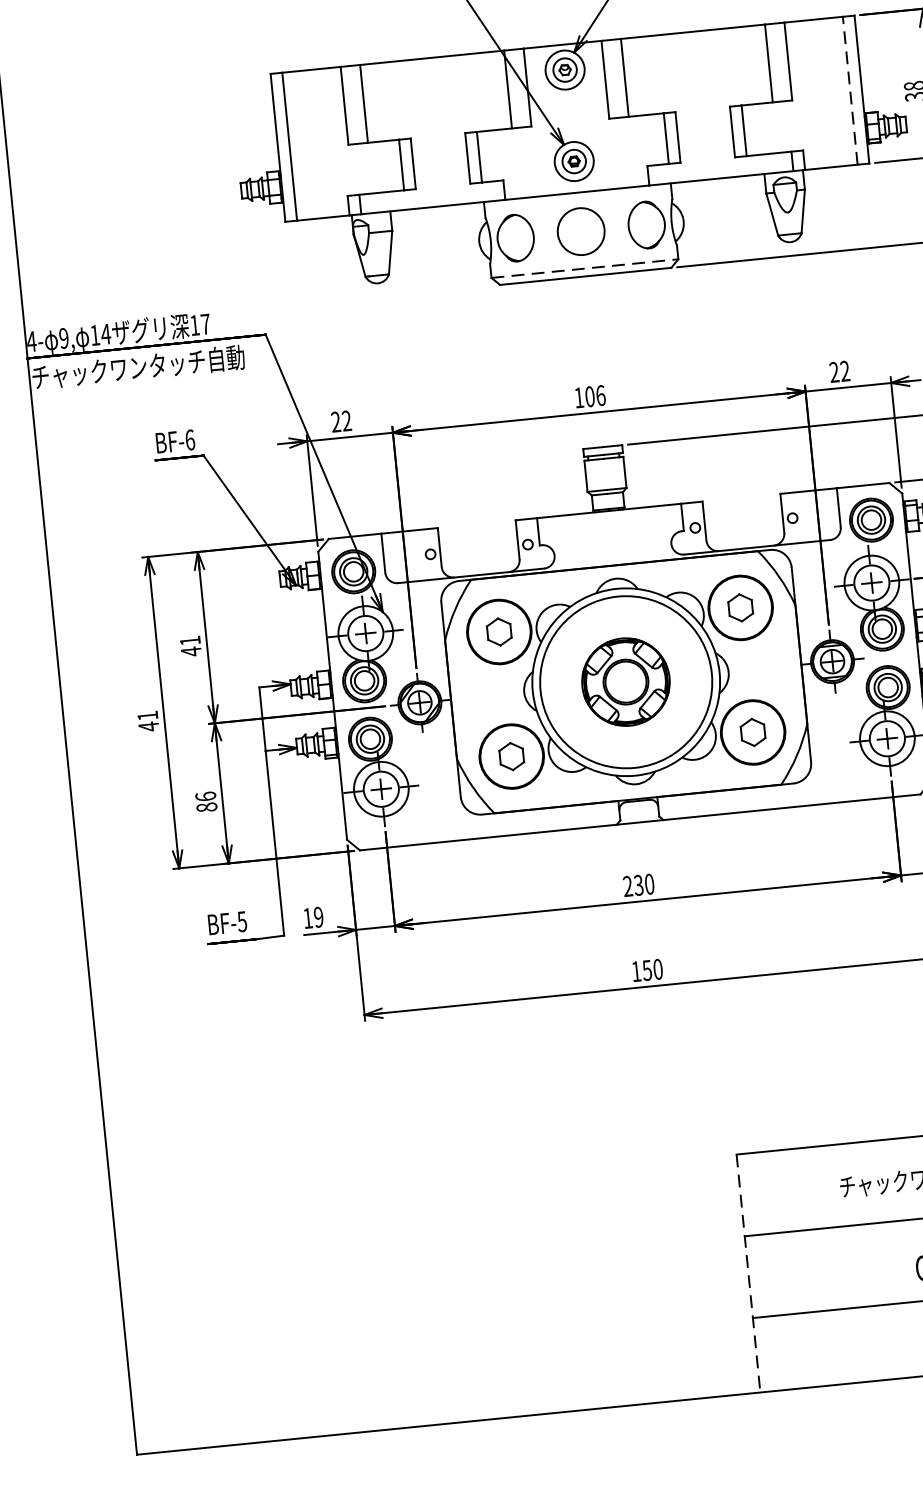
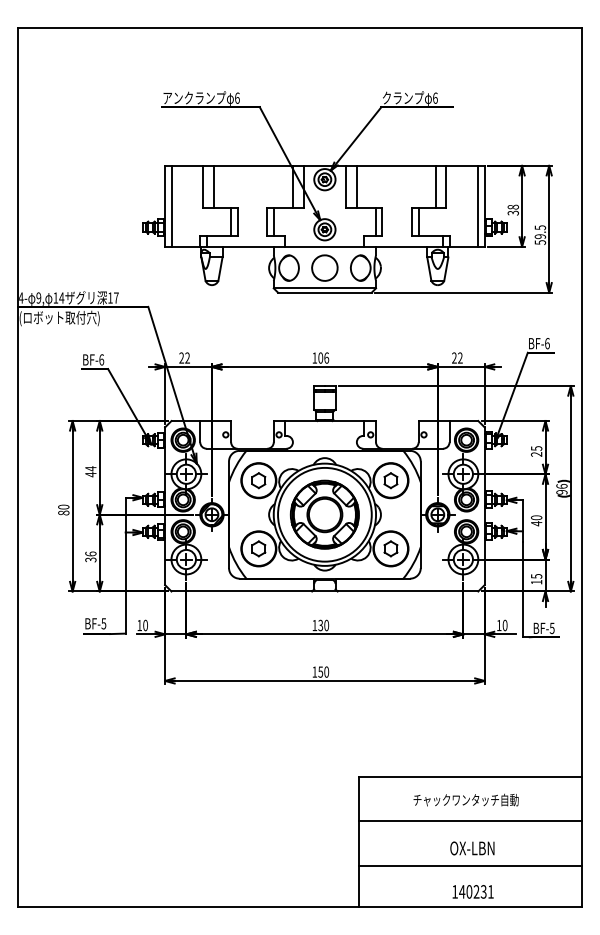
line: (850, 89) -> (478, 205), dashed -> solid
line: (586, 268) -> (325, 288), dashed -> solid
text: (138, 368) -> (77, 318), チャックワンタッチ自動 -> (ロボット取付穴)
text: (189, 640) -> (90, 468), 41 -> 44
part: (625, 681) -> (324, 514), size x1.43
text: (147, 720) -> (63, 509), 41 -> 80
text: (206, 806) -> (90, 559), 86 -> 36
text: (627, 884) -> (314, 624), 230 -> 130
text: (318, 917) -> (145, 625), 19 -> 10
line: (749, 1274) -> (359, 842), dashed -> solid

